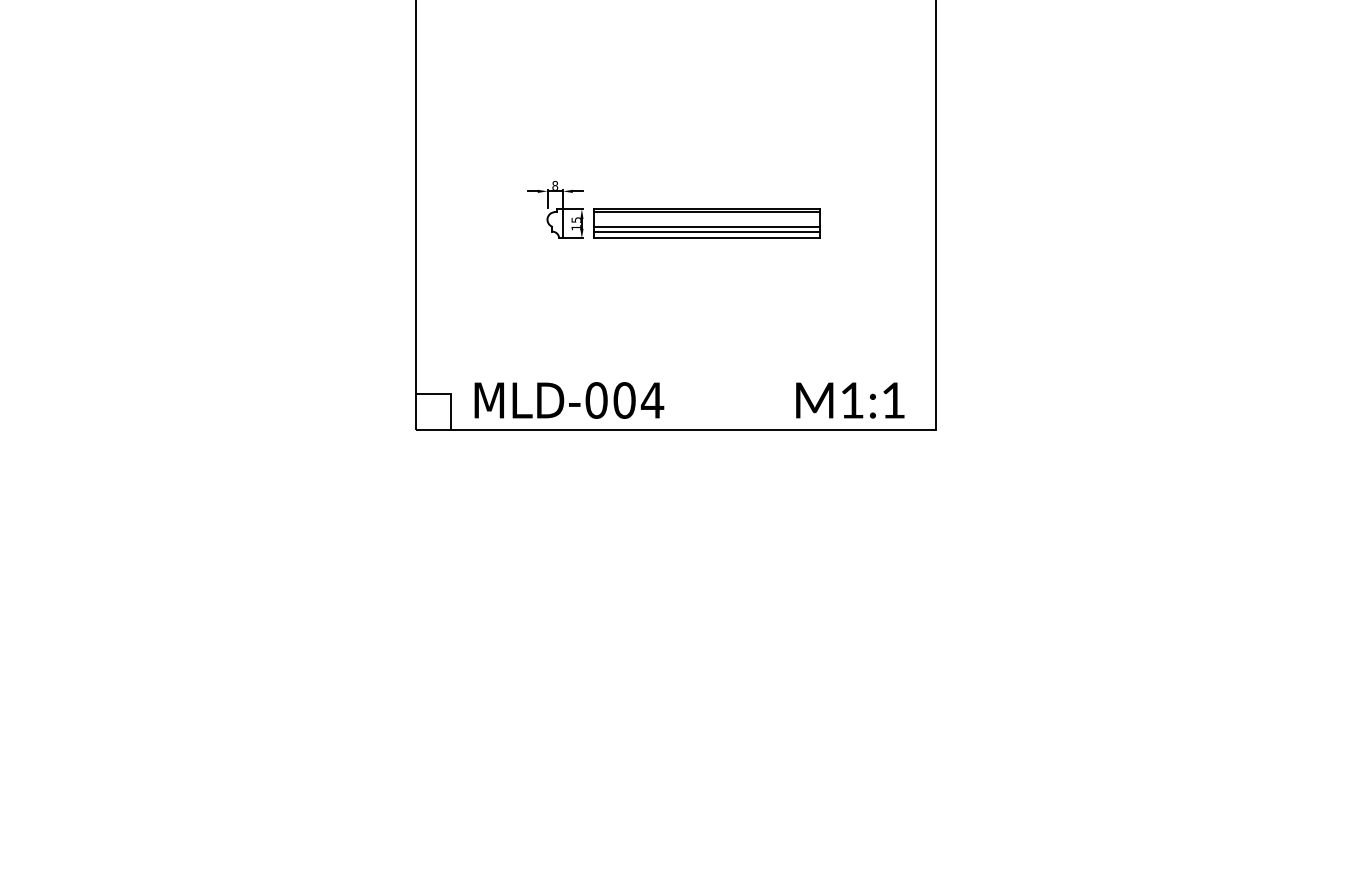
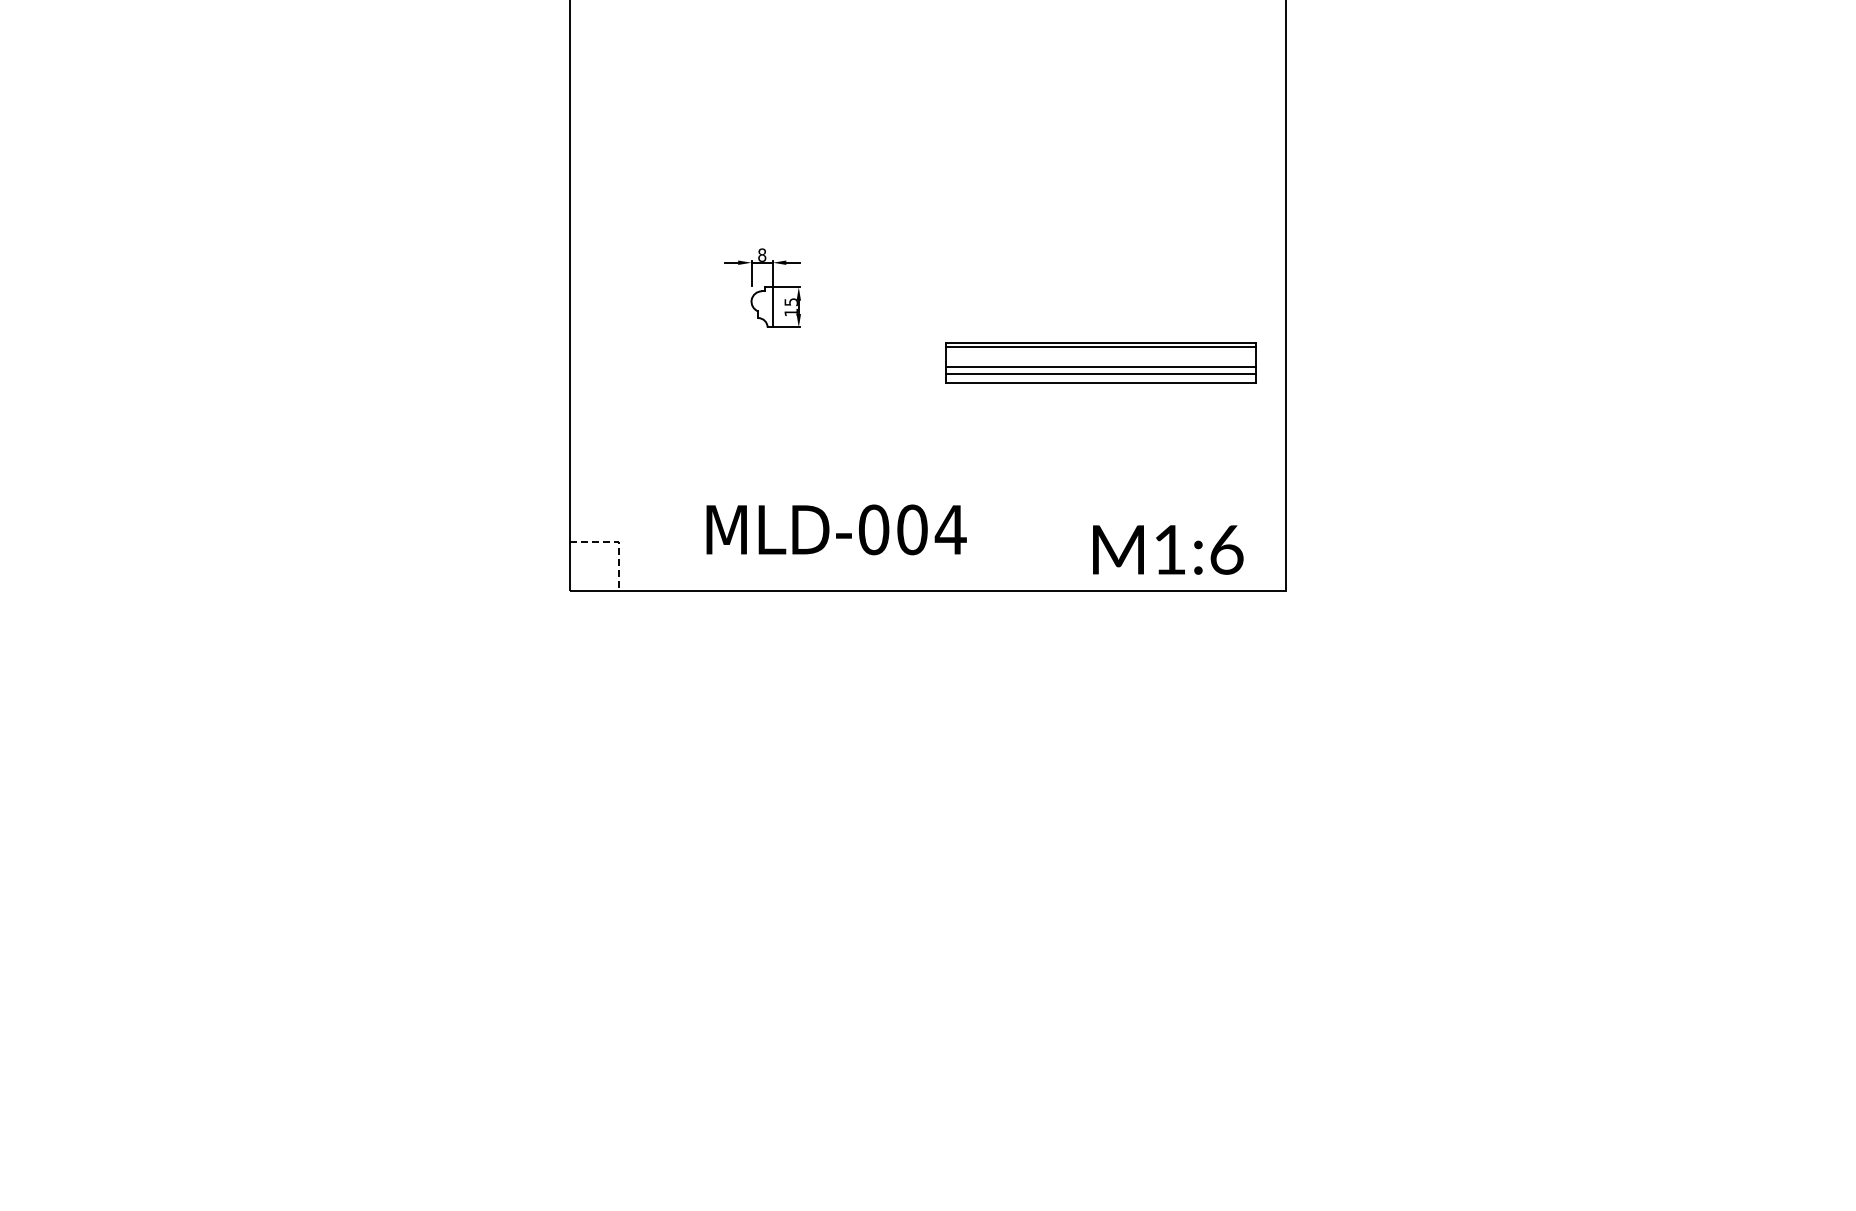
part: (706, 223) -> (1100, 362), moved
line: (451, 394) -> (619, 541), solid -> dashed
text: (569, 400) -> (836, 529), moved
text: (893, 400) -> (1226, 549), M1:1 -> M1:6

